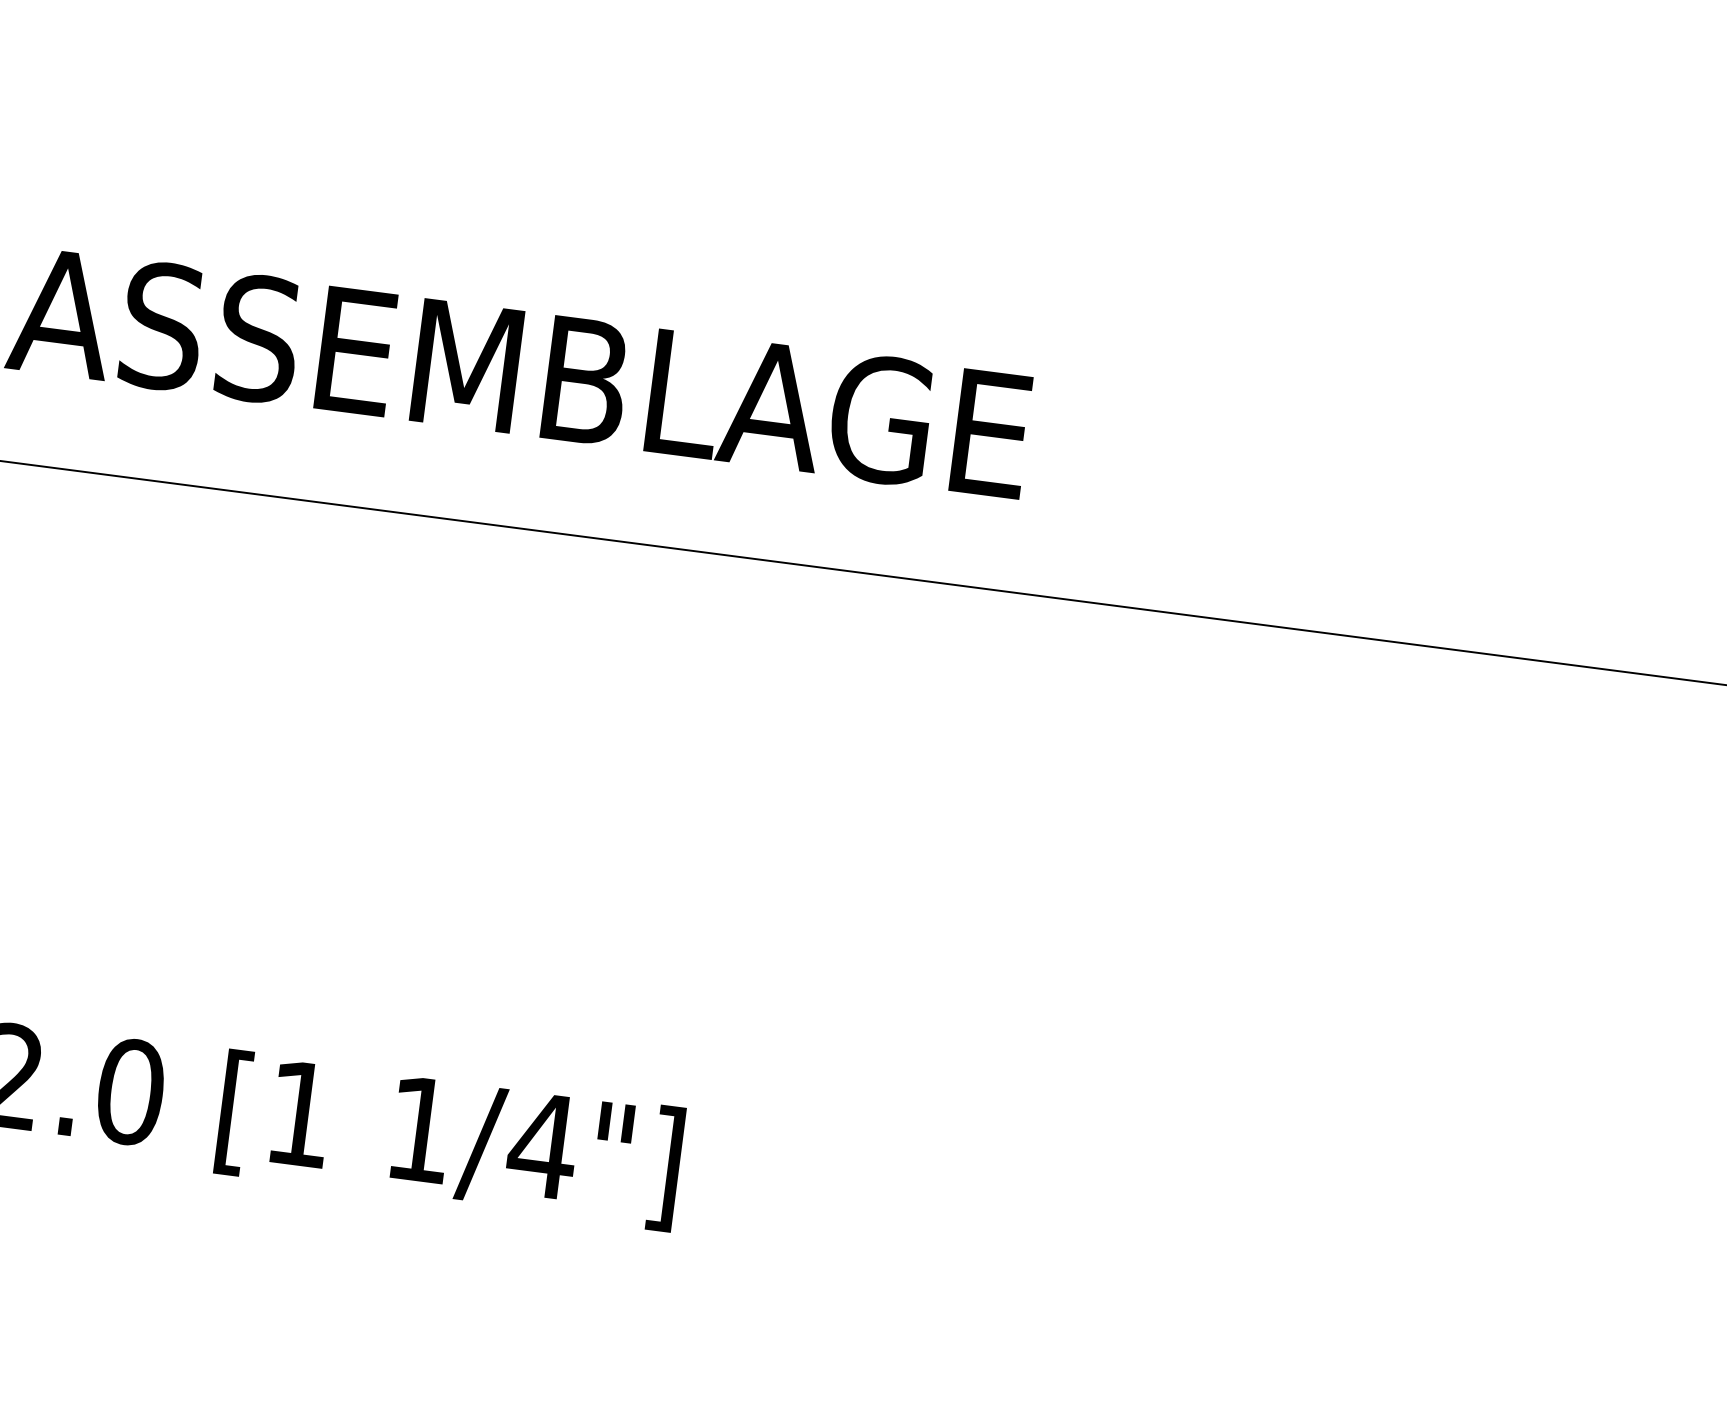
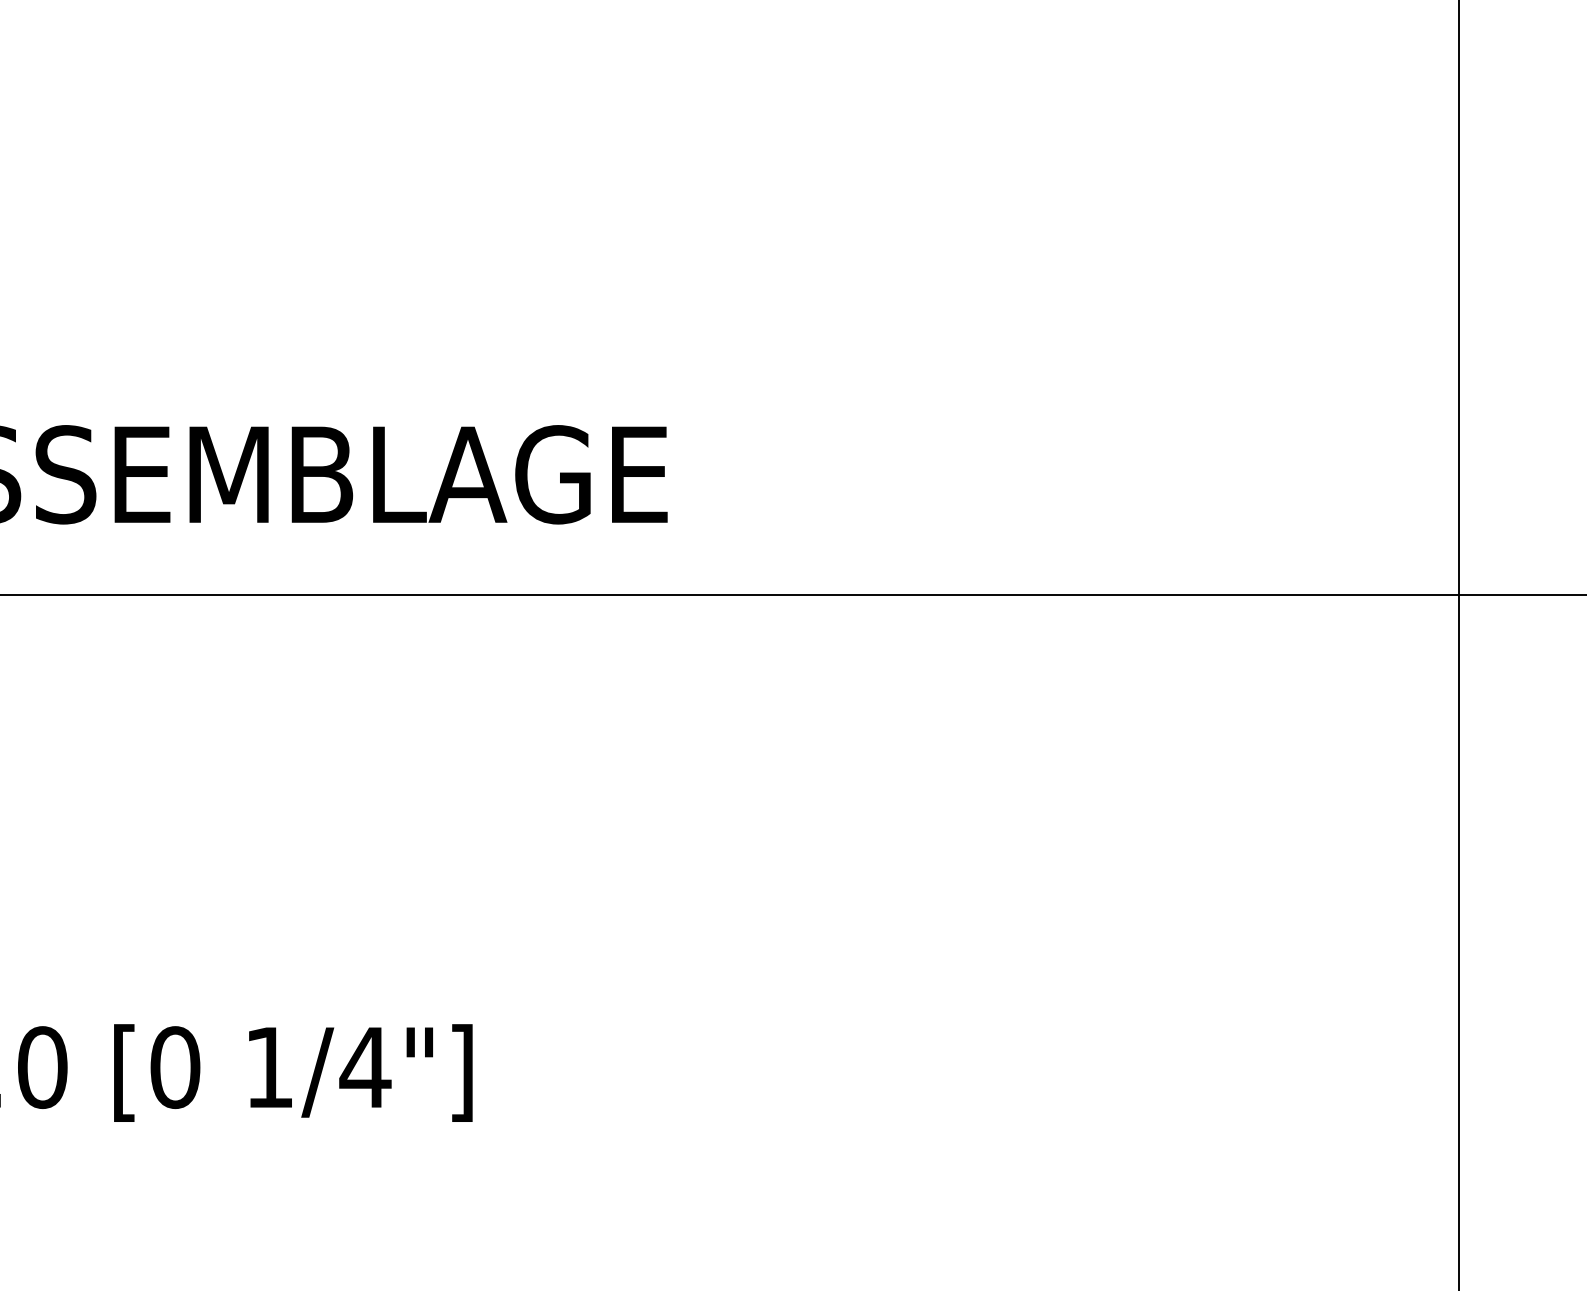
text: (300, 1114) -> (175, 1067), [1 -> [0

